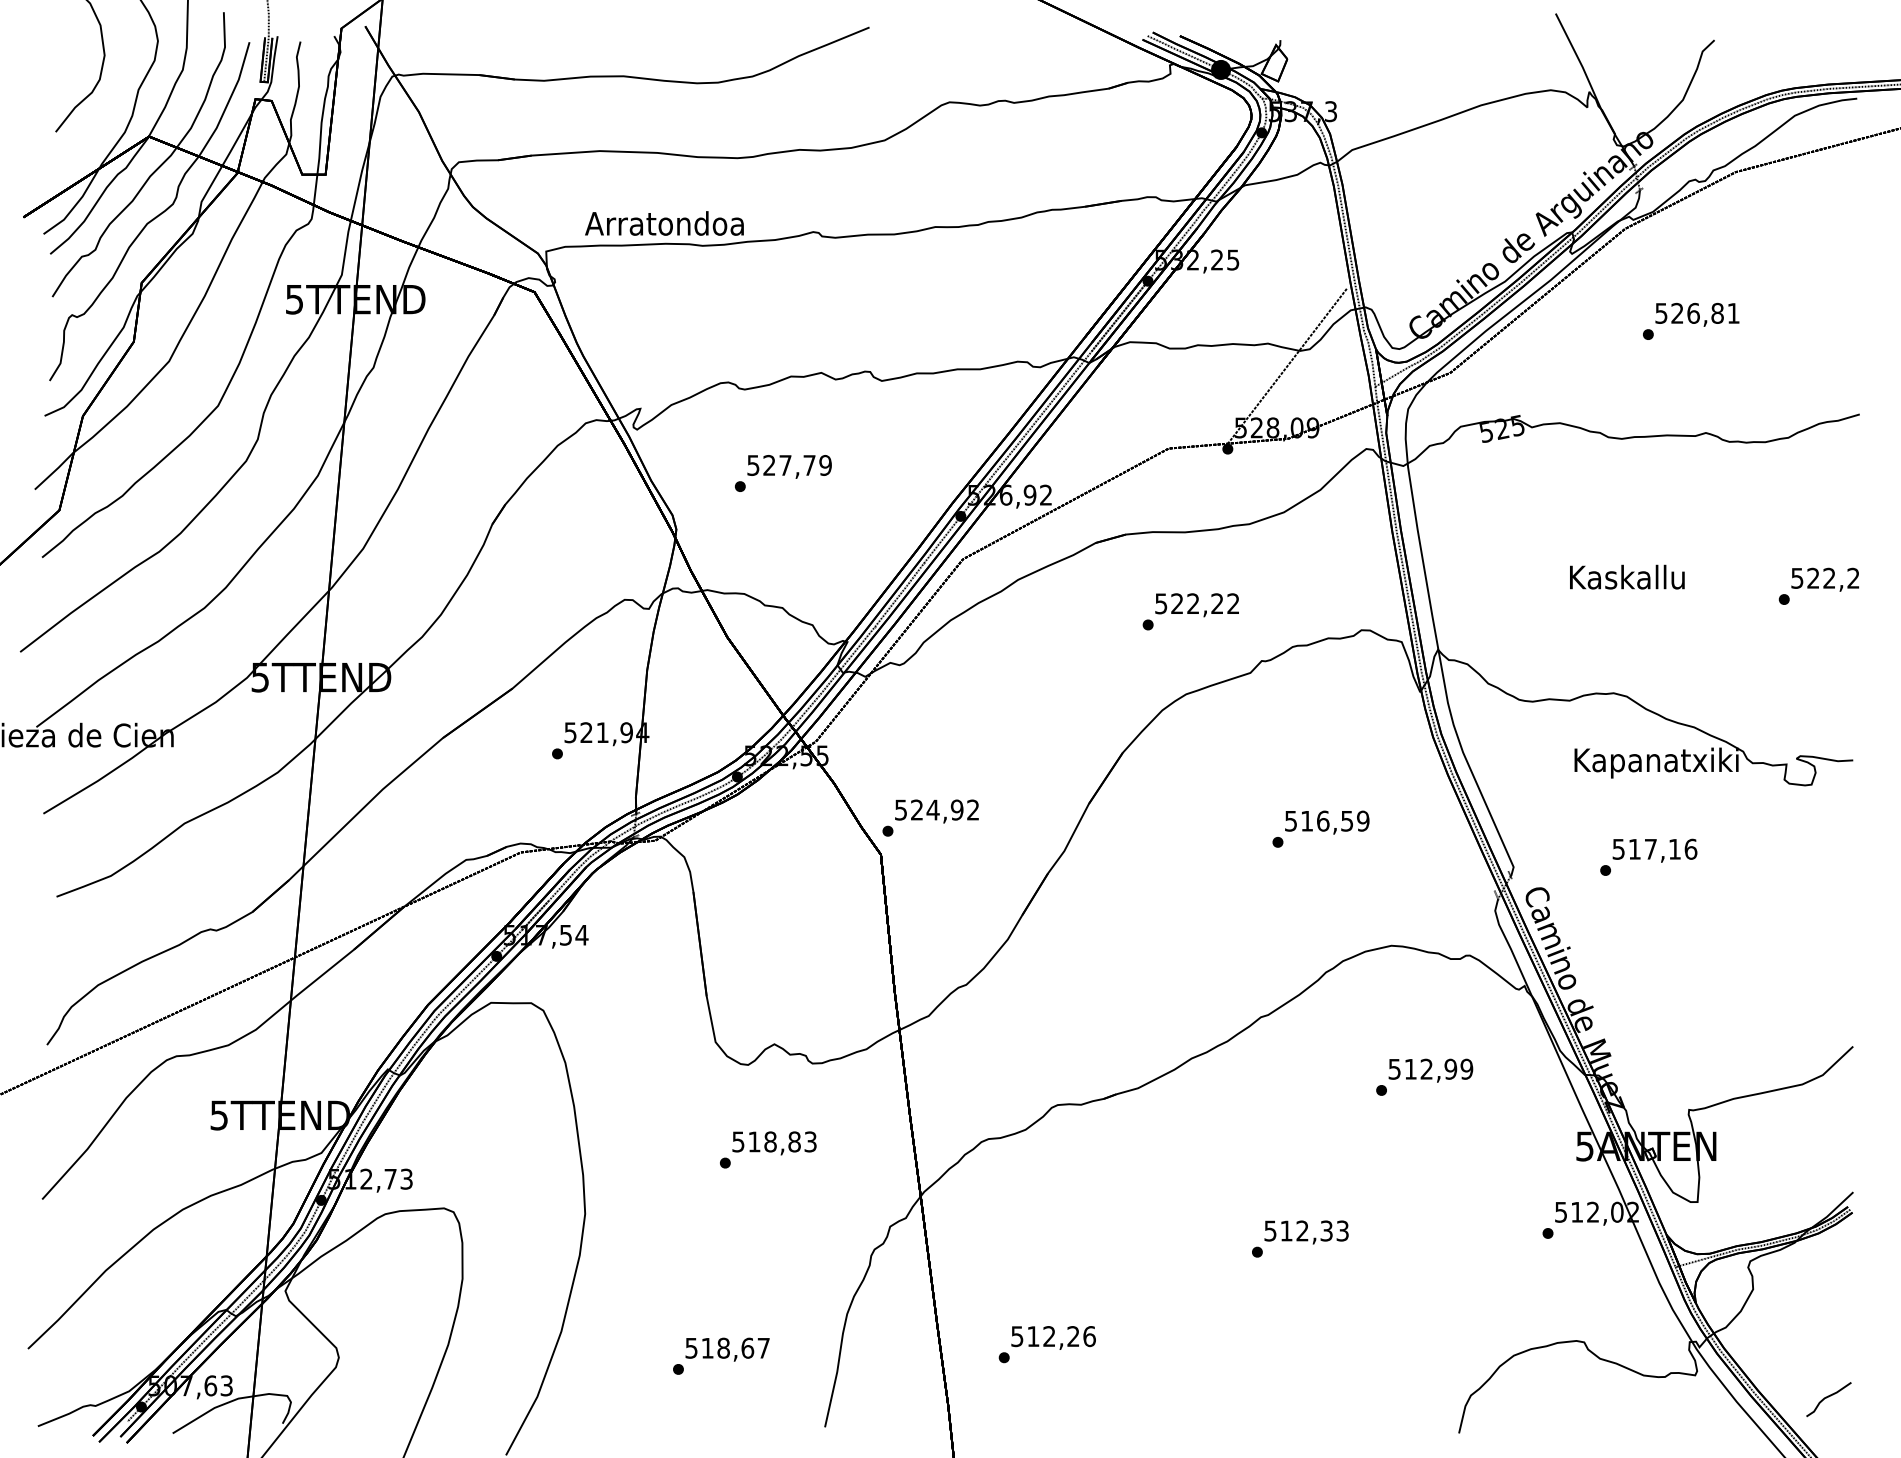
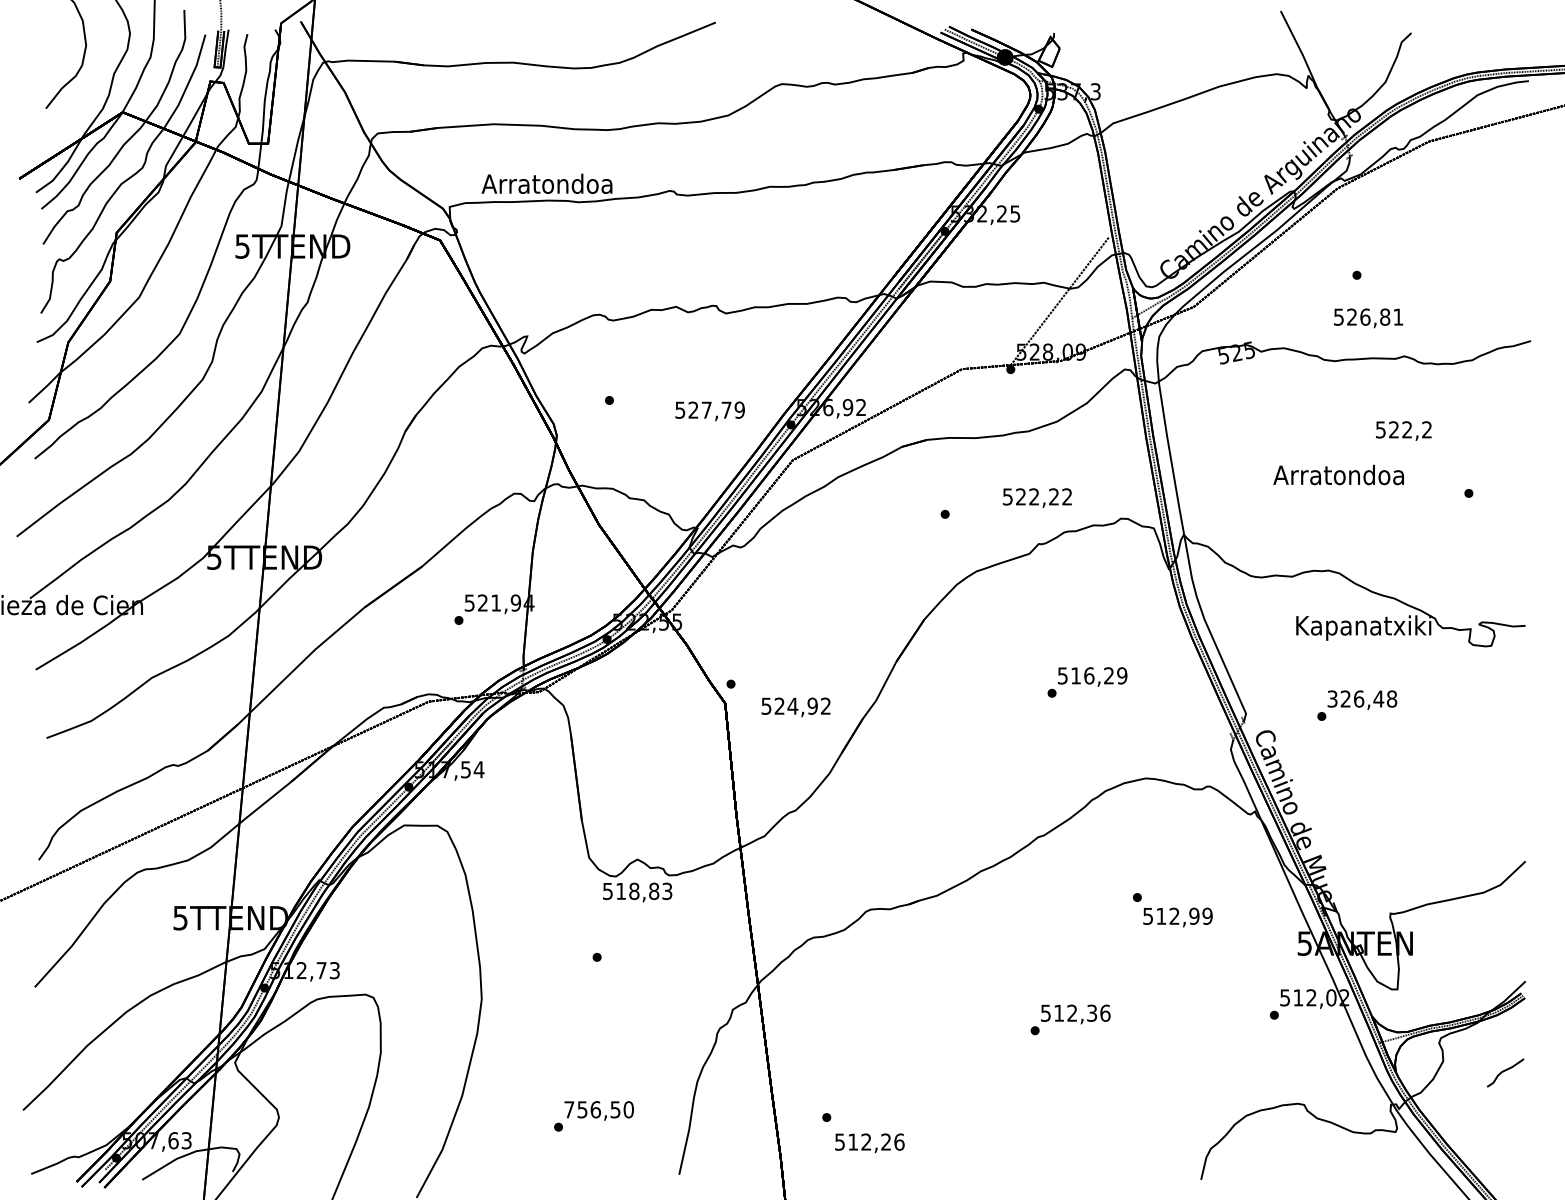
text: (1697, 314) -> (1368, 318), moved
text: (789, 466) -> (710, 411), moved
text: (1625, 576) -> (1338, 474), Kaskallu -> Arratondoa
text: (1824, 579) -> (1403, 430), moved
text: (1196, 605) -> (1036, 498), moved
text: (936, 811) -> (795, 707), moved
text: (1347, 820) -> (1109, 675), 516,59 -> 516,29
text: (1655, 848) -> (1362, 698), 517,16 -> 326,48
text: (1430, 1070) -> (1177, 917), moved
text: (774, 1143) -> (637, 892), moved
text: (1342, 1230) -> (1105, 1012), 512,33 -> 512,36
text: (1053, 1337) -> (869, 1142), moved
text: (727, 1347) -> (598, 1109), 518,67 -> 756,50
part: (1828, 1399) -> (1505, 1072), moved

